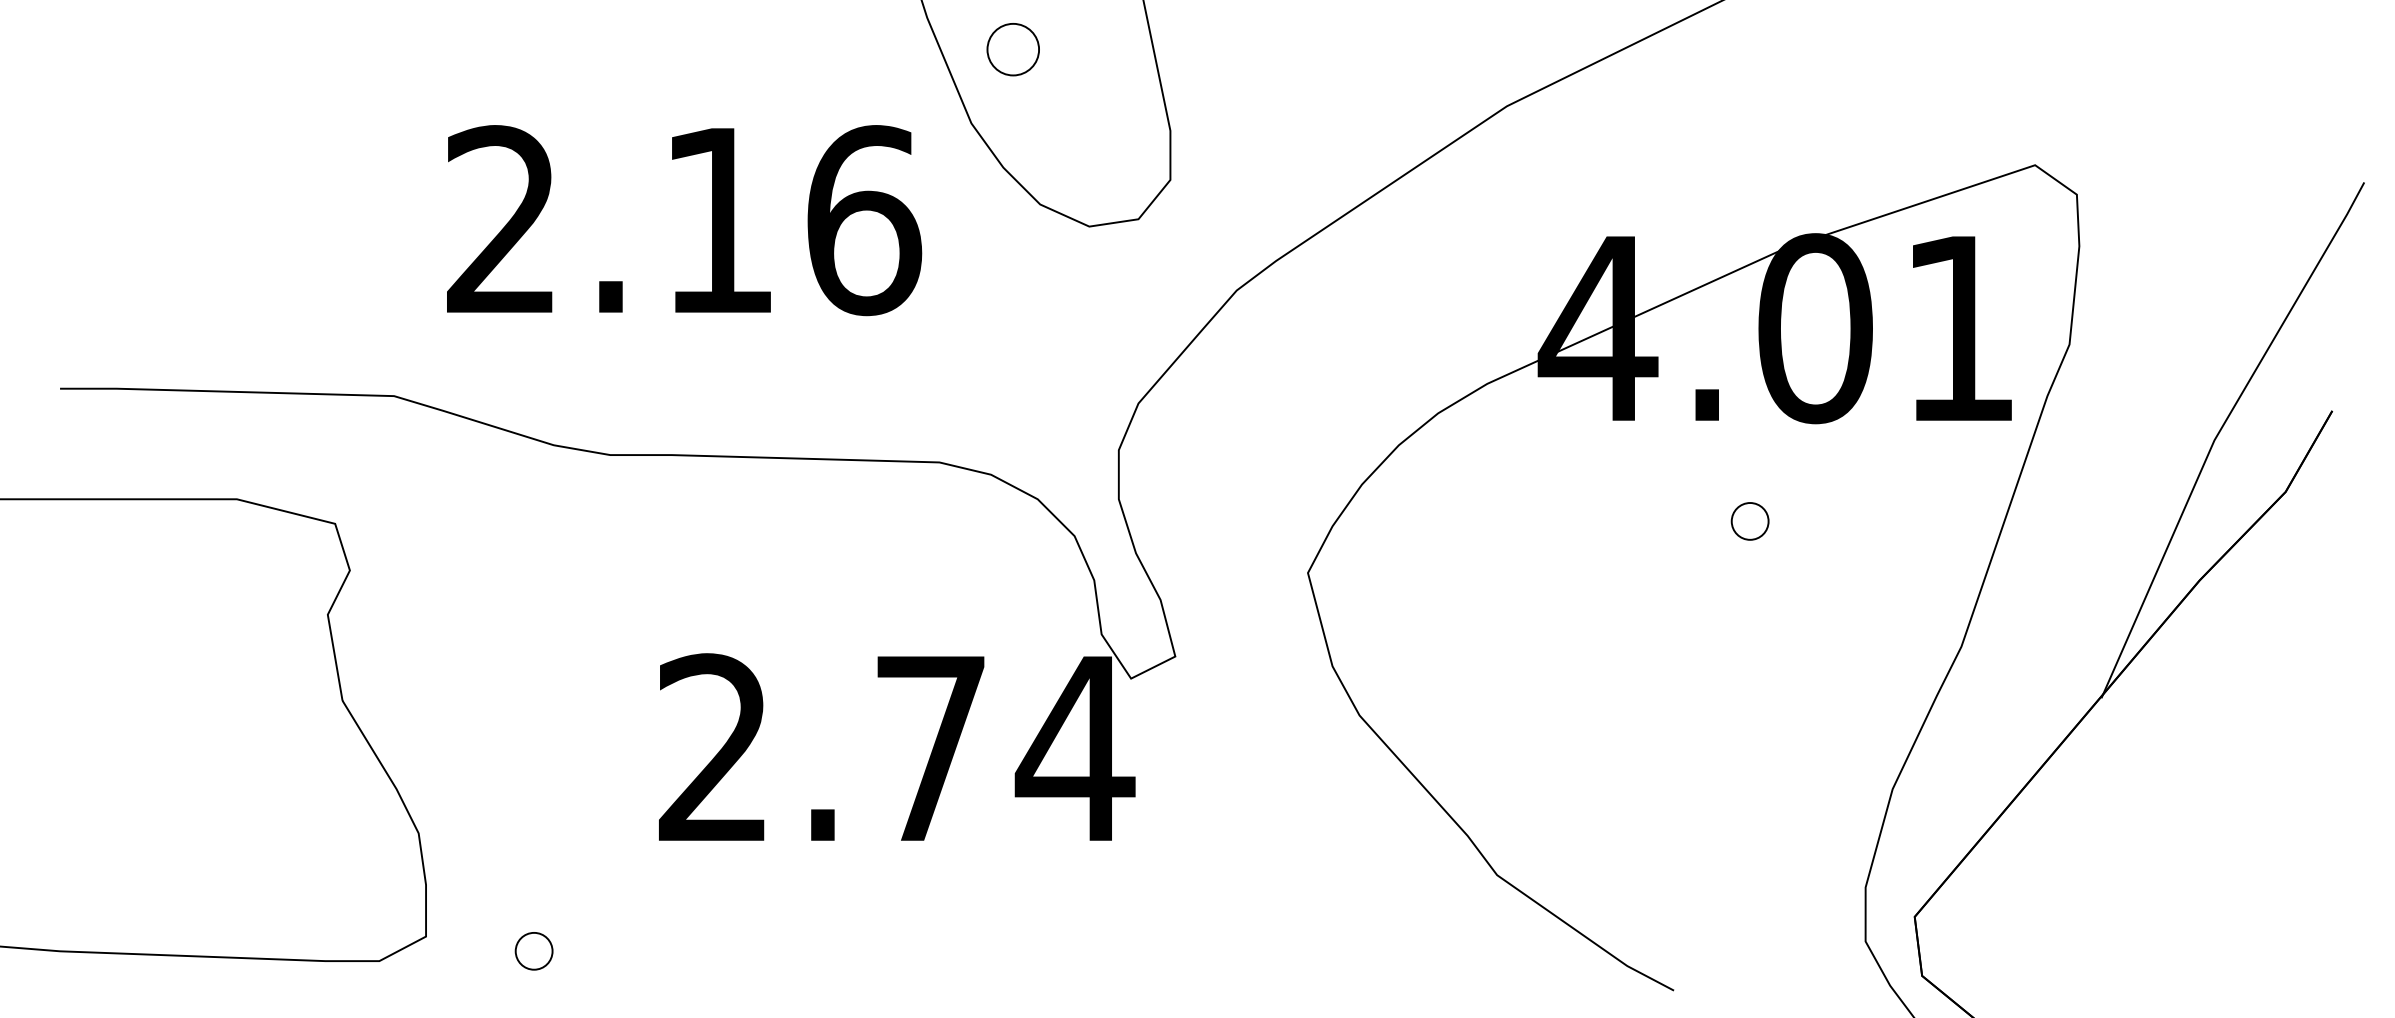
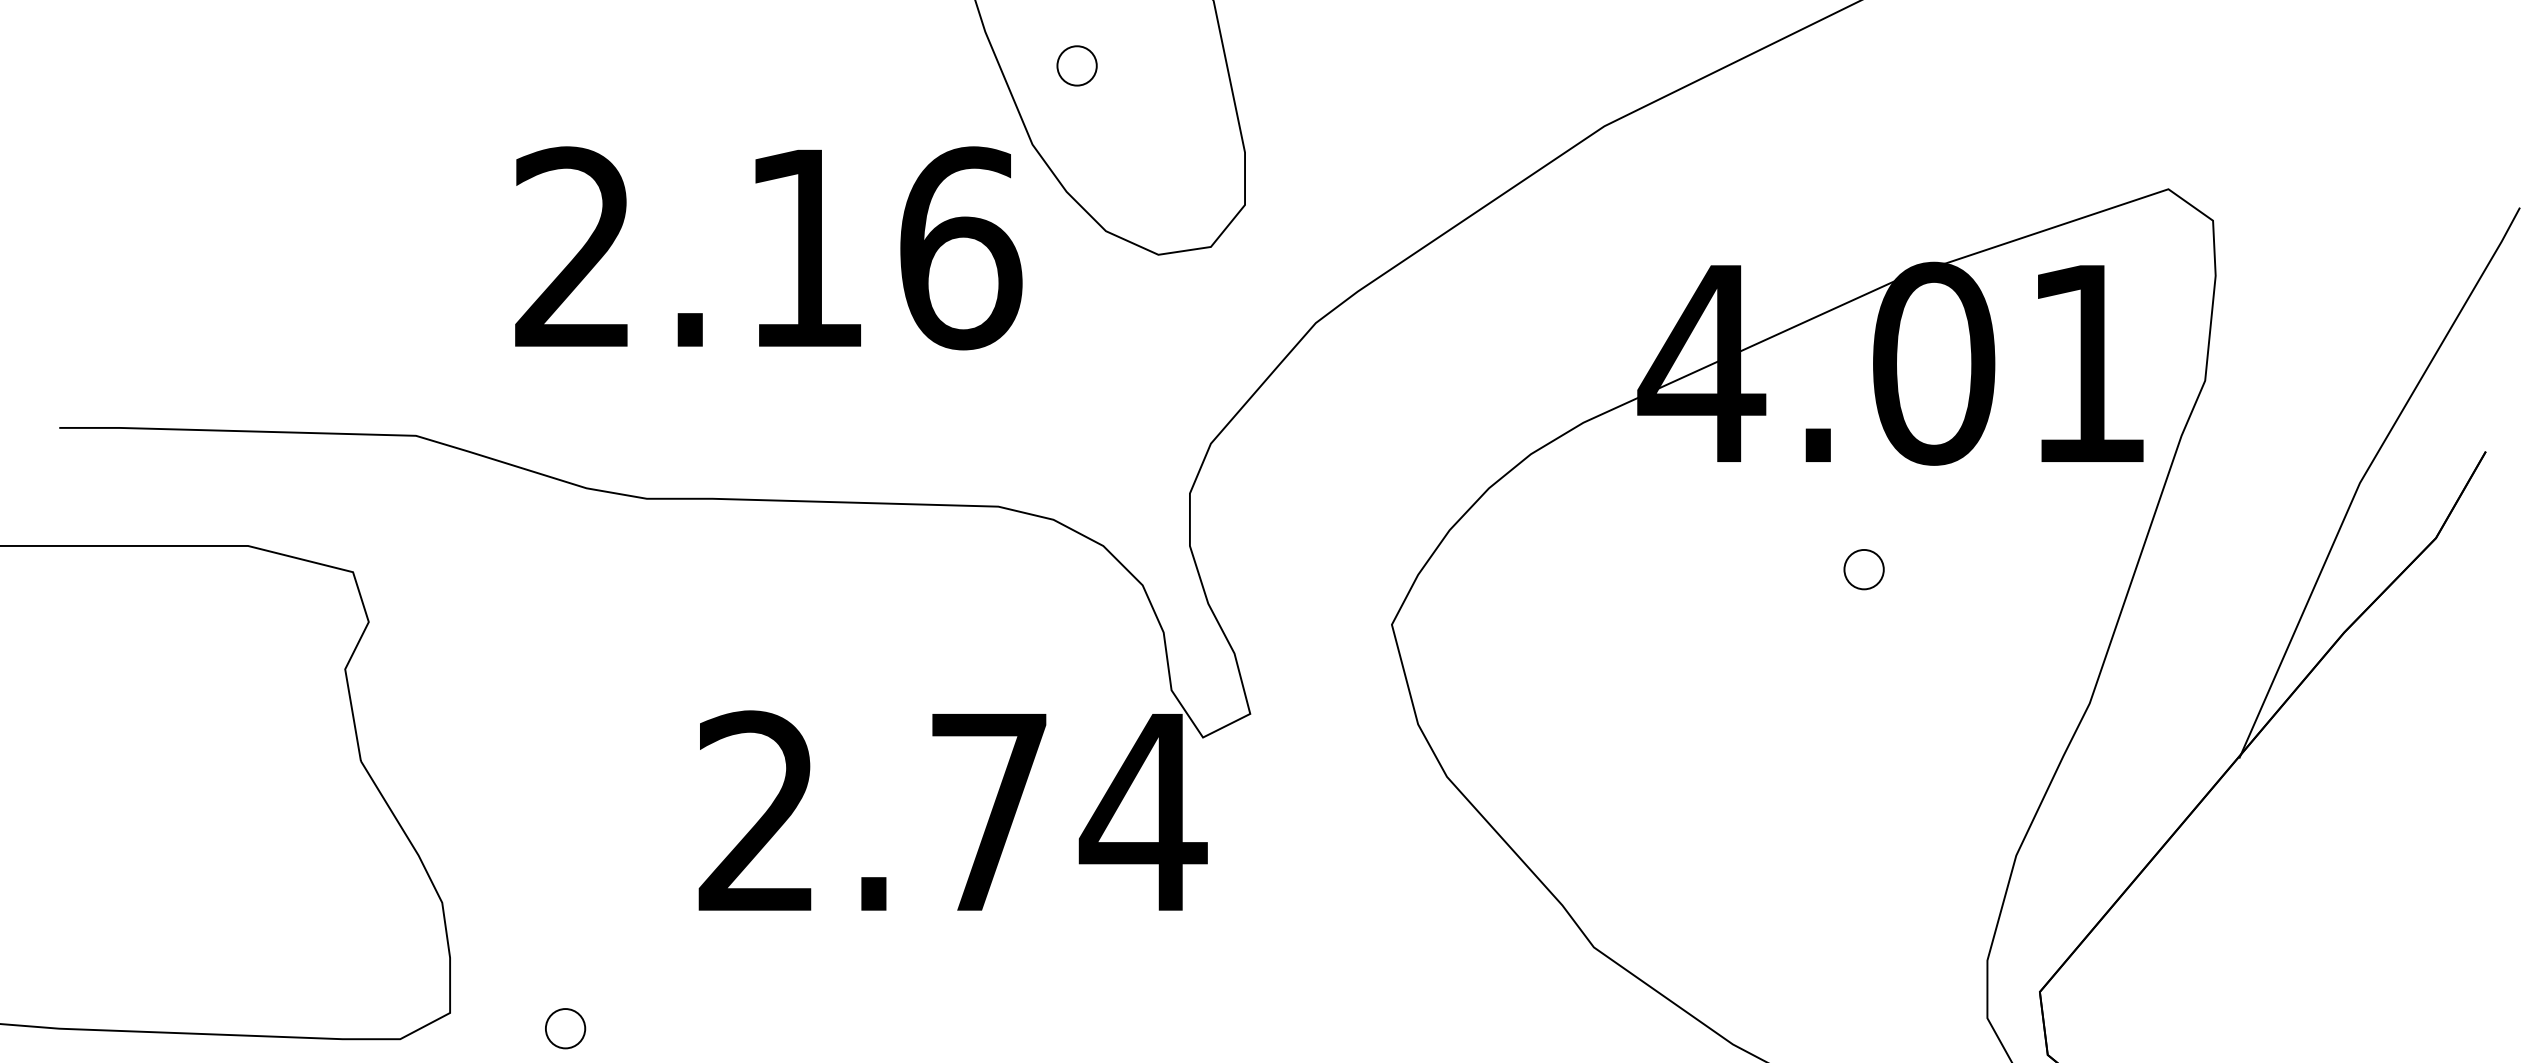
part: (1012, 49) -> (1076, 65), size x0.71
text: (684, 220) -> (768, 248), moved

